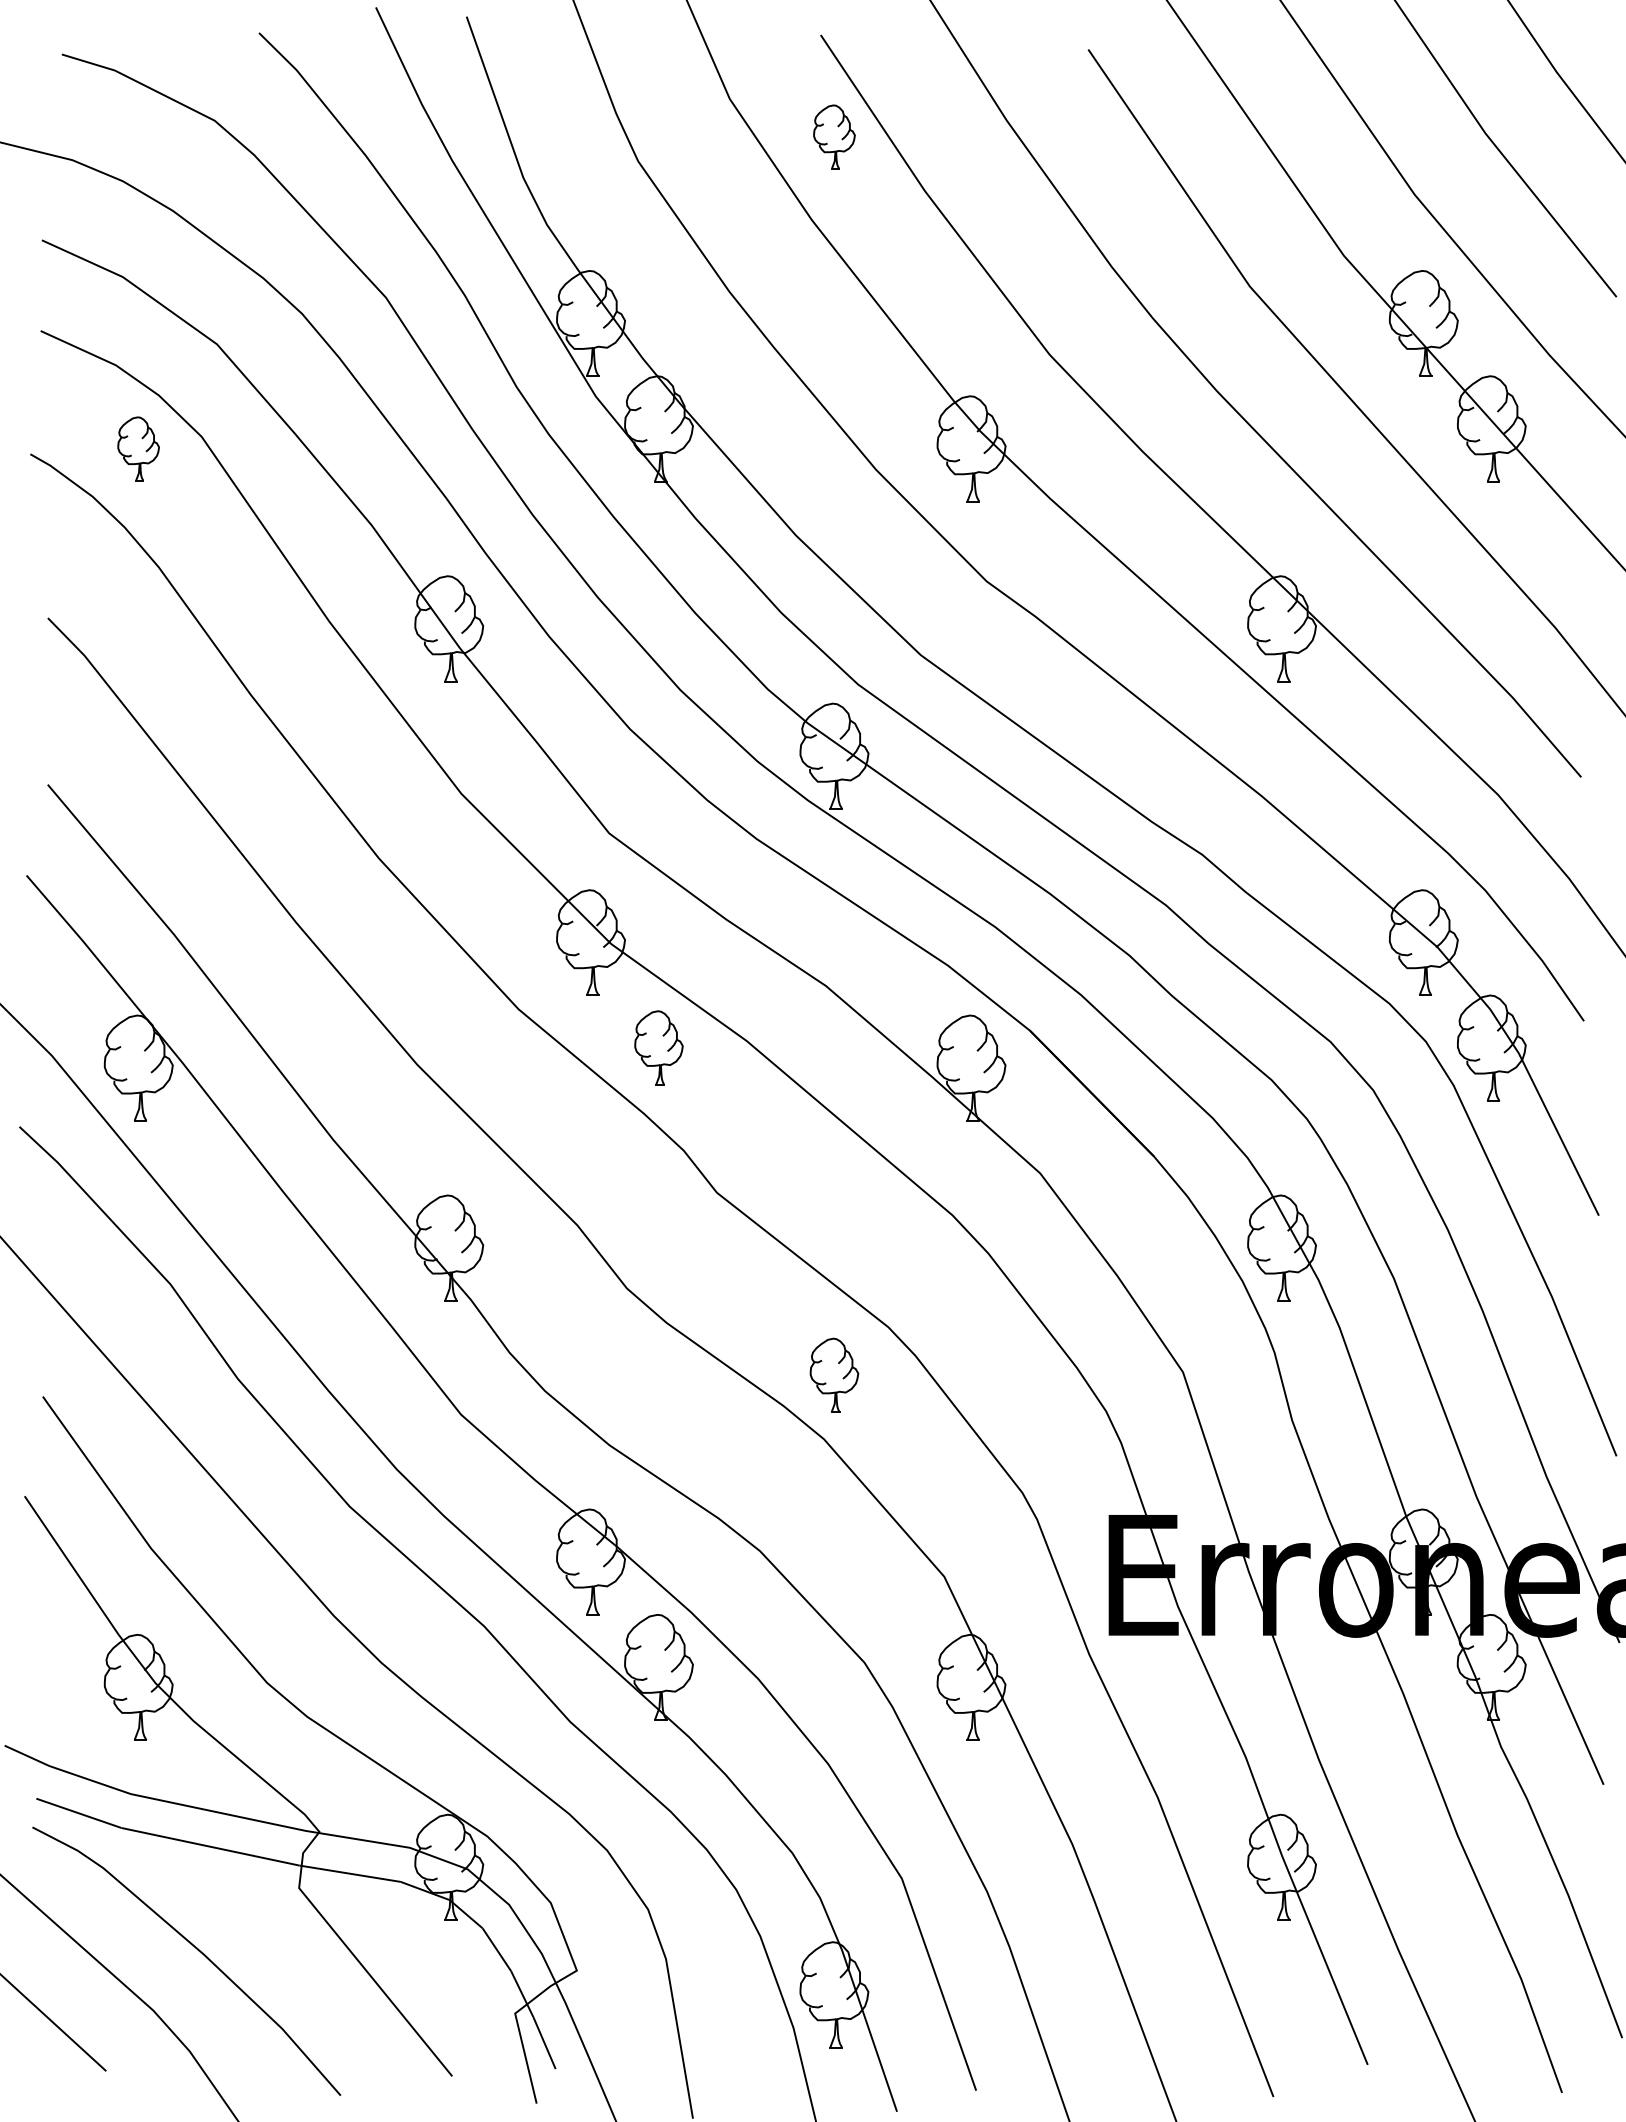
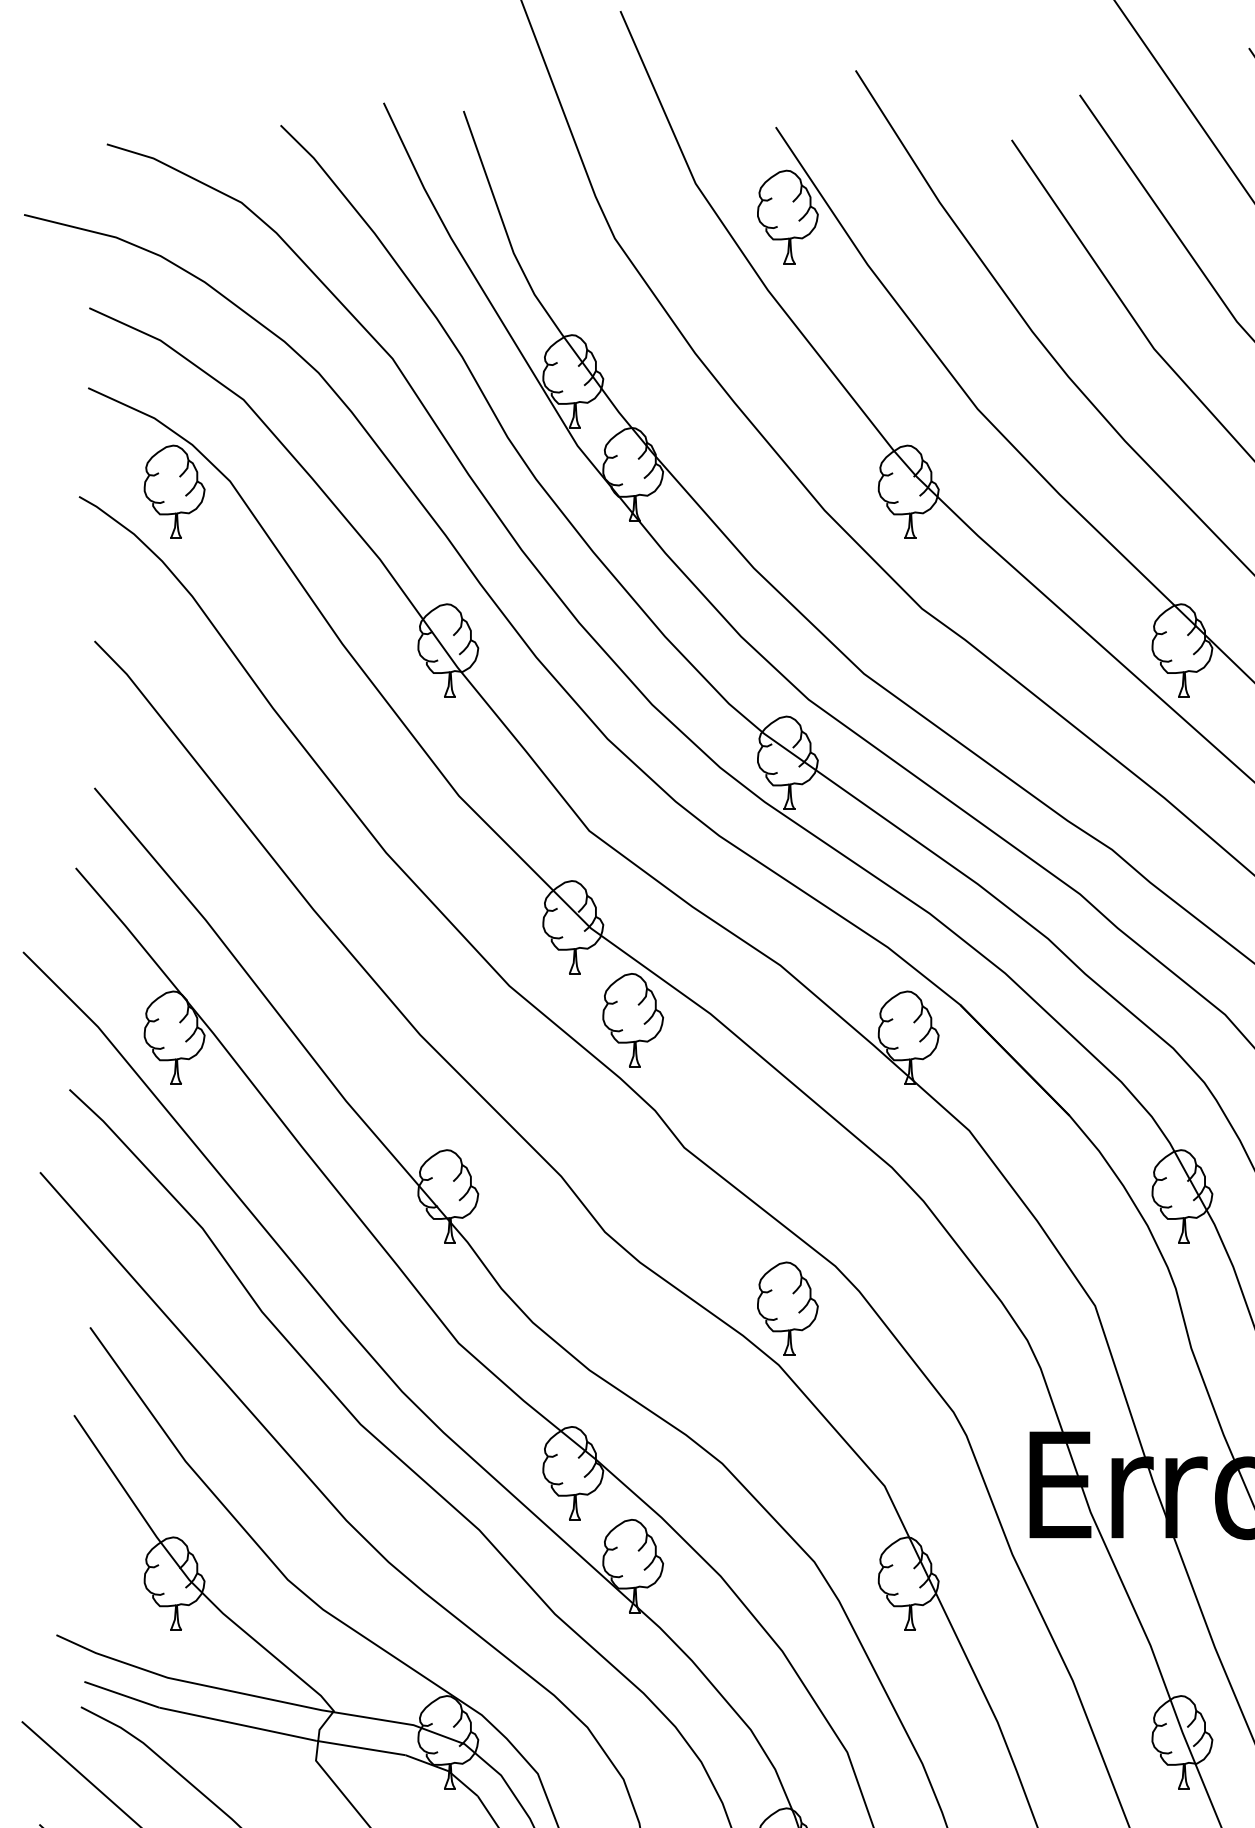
part: (834, 136) -> (787, 216), size x1.67
part: (138, 448) -> (174, 491), size x1.67
part: (658, 1047) -> (632, 1019), size x1.43
part: (834, 1375) -> (787, 1308), size x1.43

